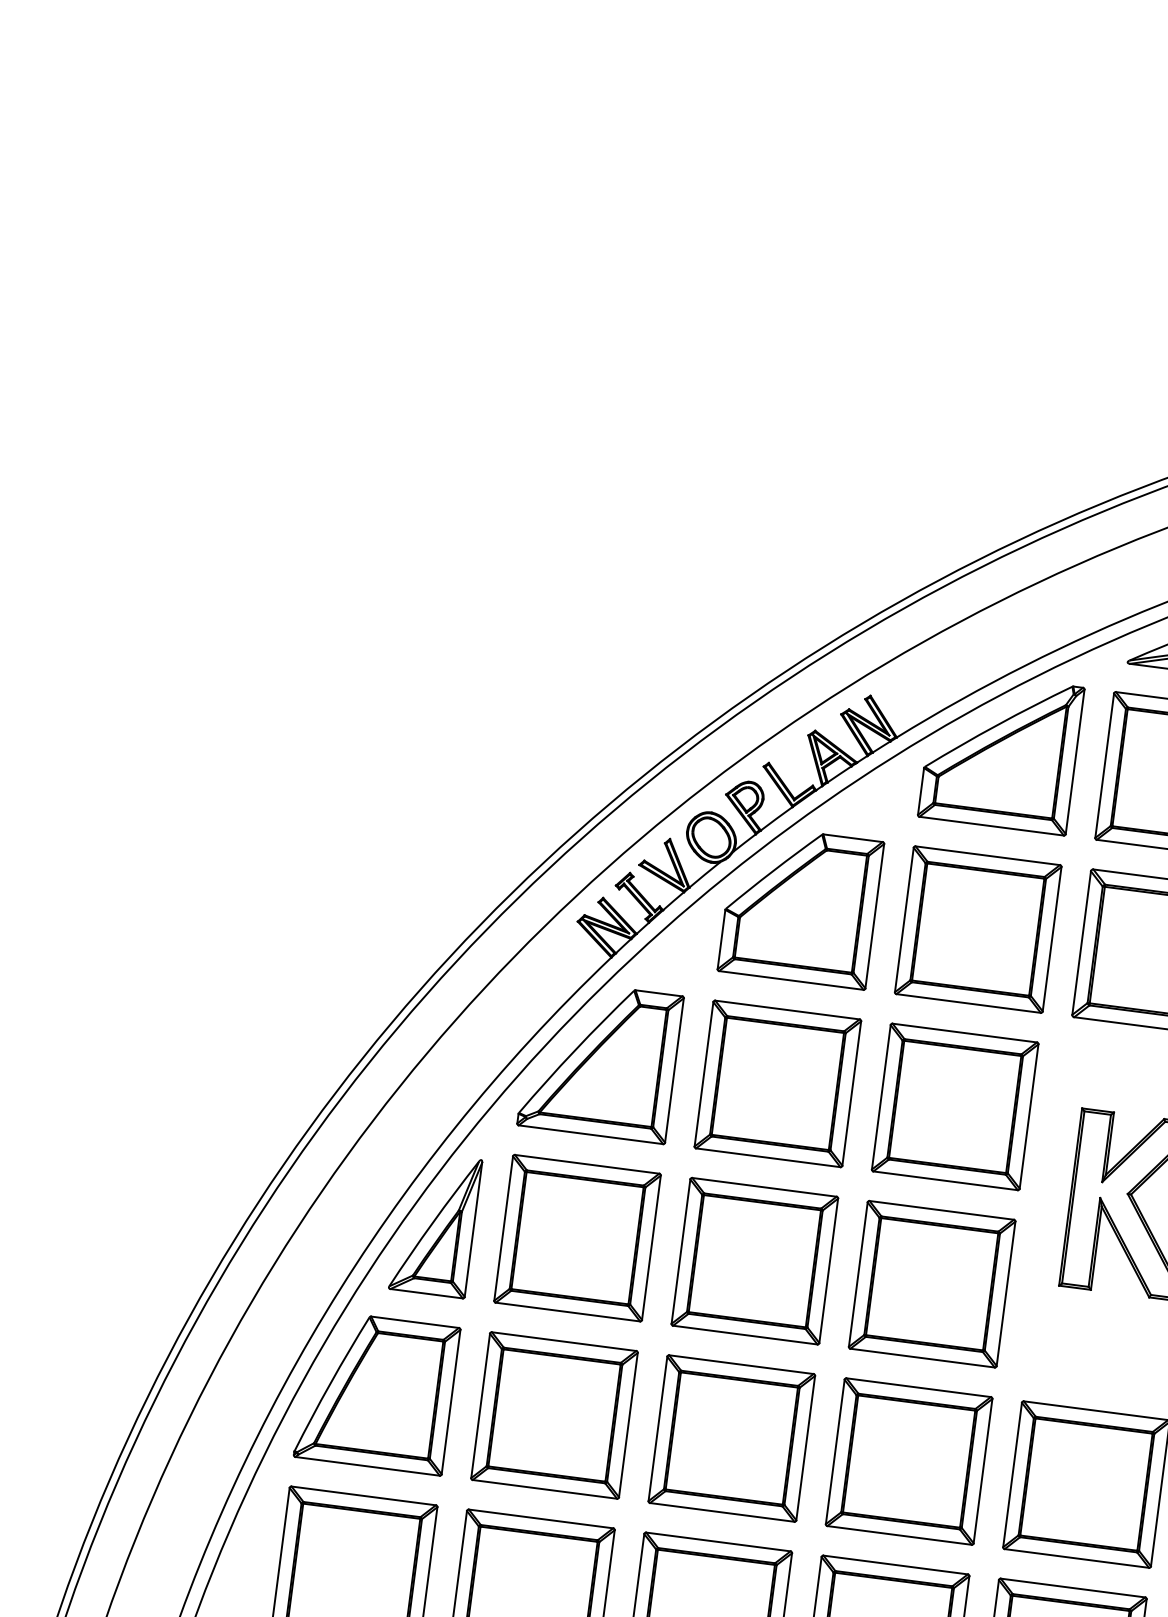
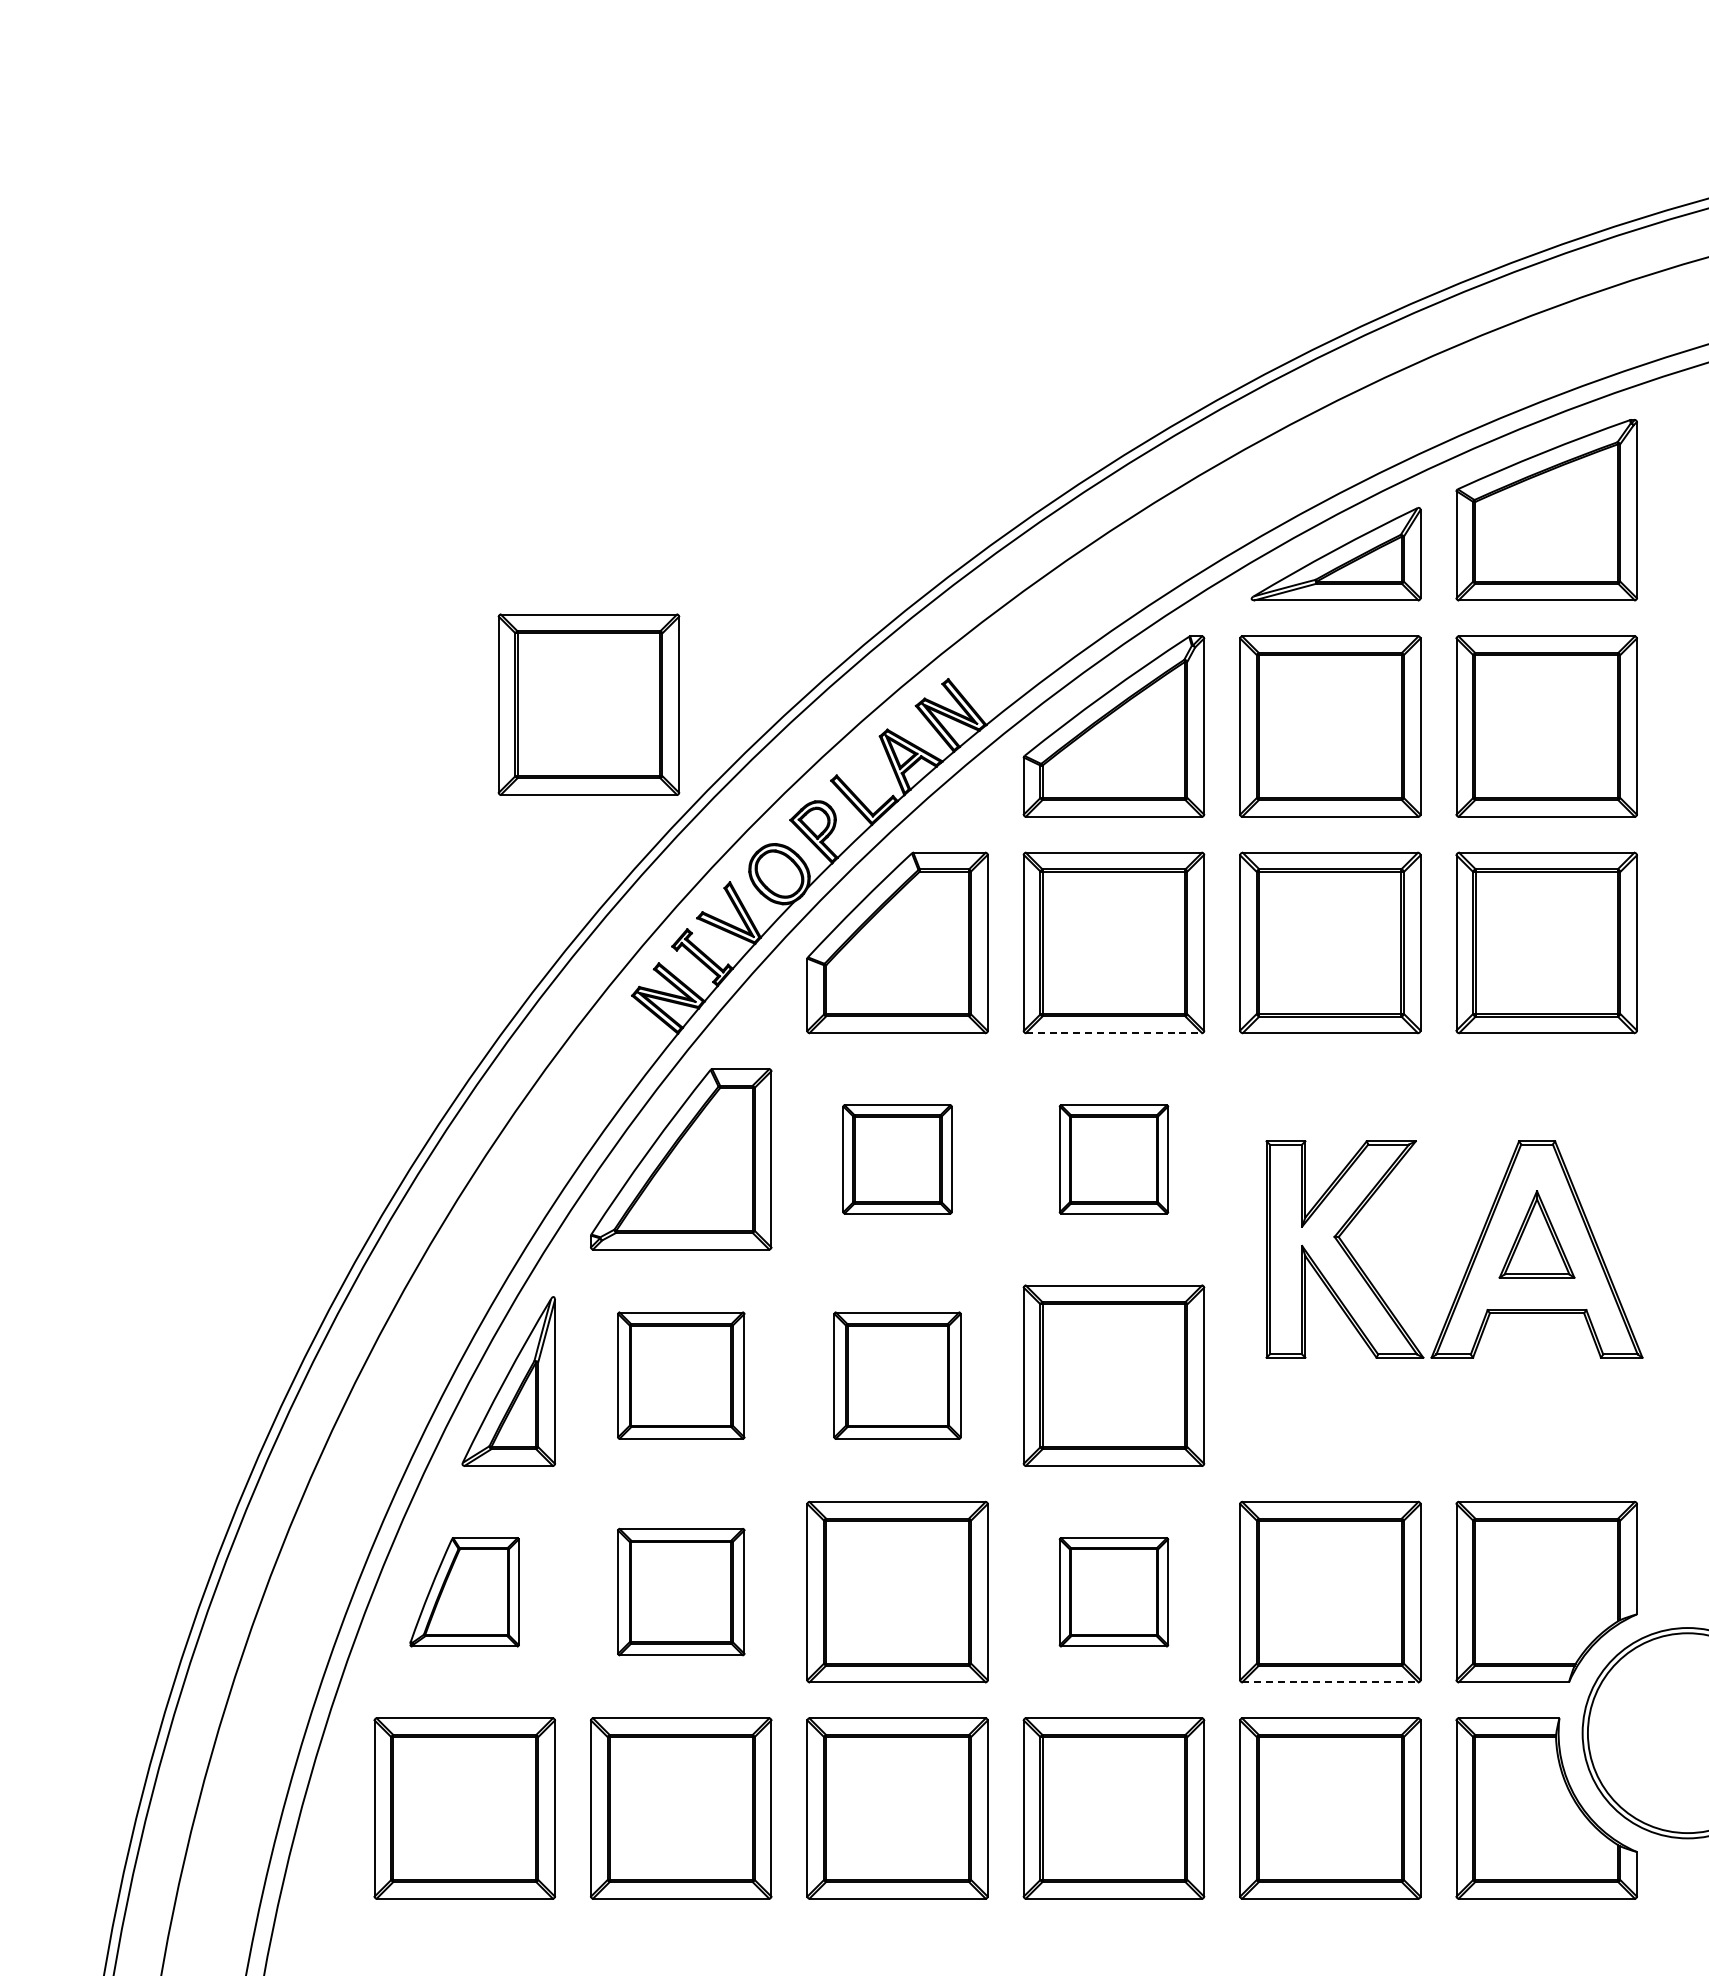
part: (573, 678) -> (588, 704), added
line: (969, 1003) -> (1114, 1033), solid -> dashed
part: (777, 1084) -> (897, 1159), size x0.6
part: (954, 1107) -> (1113, 1159), size x0.6
part: (577, 1238) -> (681, 1375), size x0.7
part: (754, 1261) -> (897, 1375), size x0.7
part: (376, 1392) -> (464, 1592), size x0.6
part: (554, 1415) -> (681, 1591), size x0.7
part: (908, 1461) -> (1113, 1592), size x0.6
line: (1076, 1558) -> (1330, 1682), solid -> dashed

